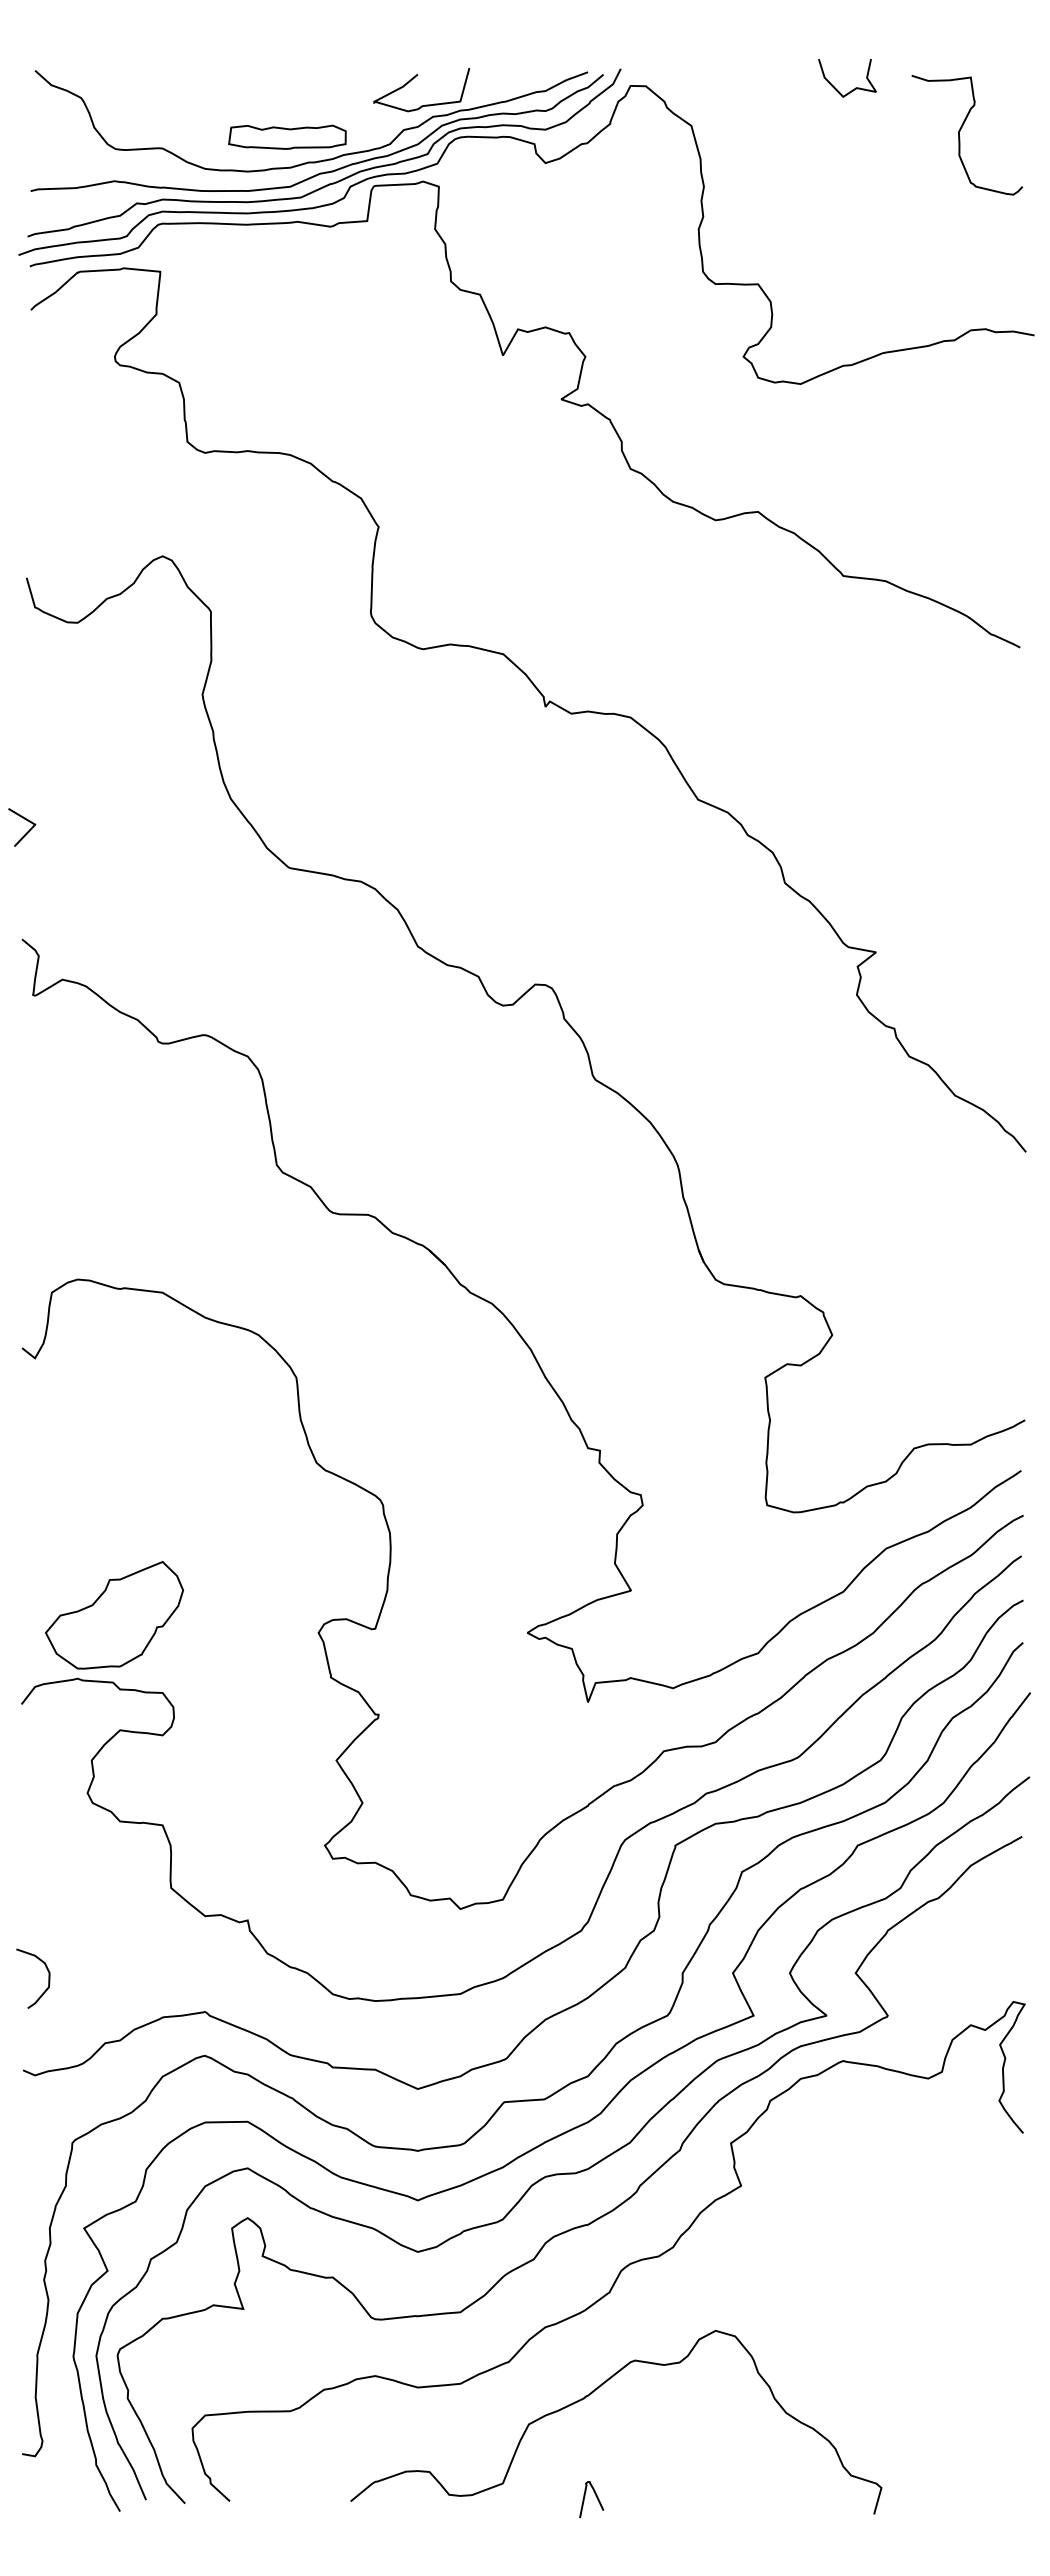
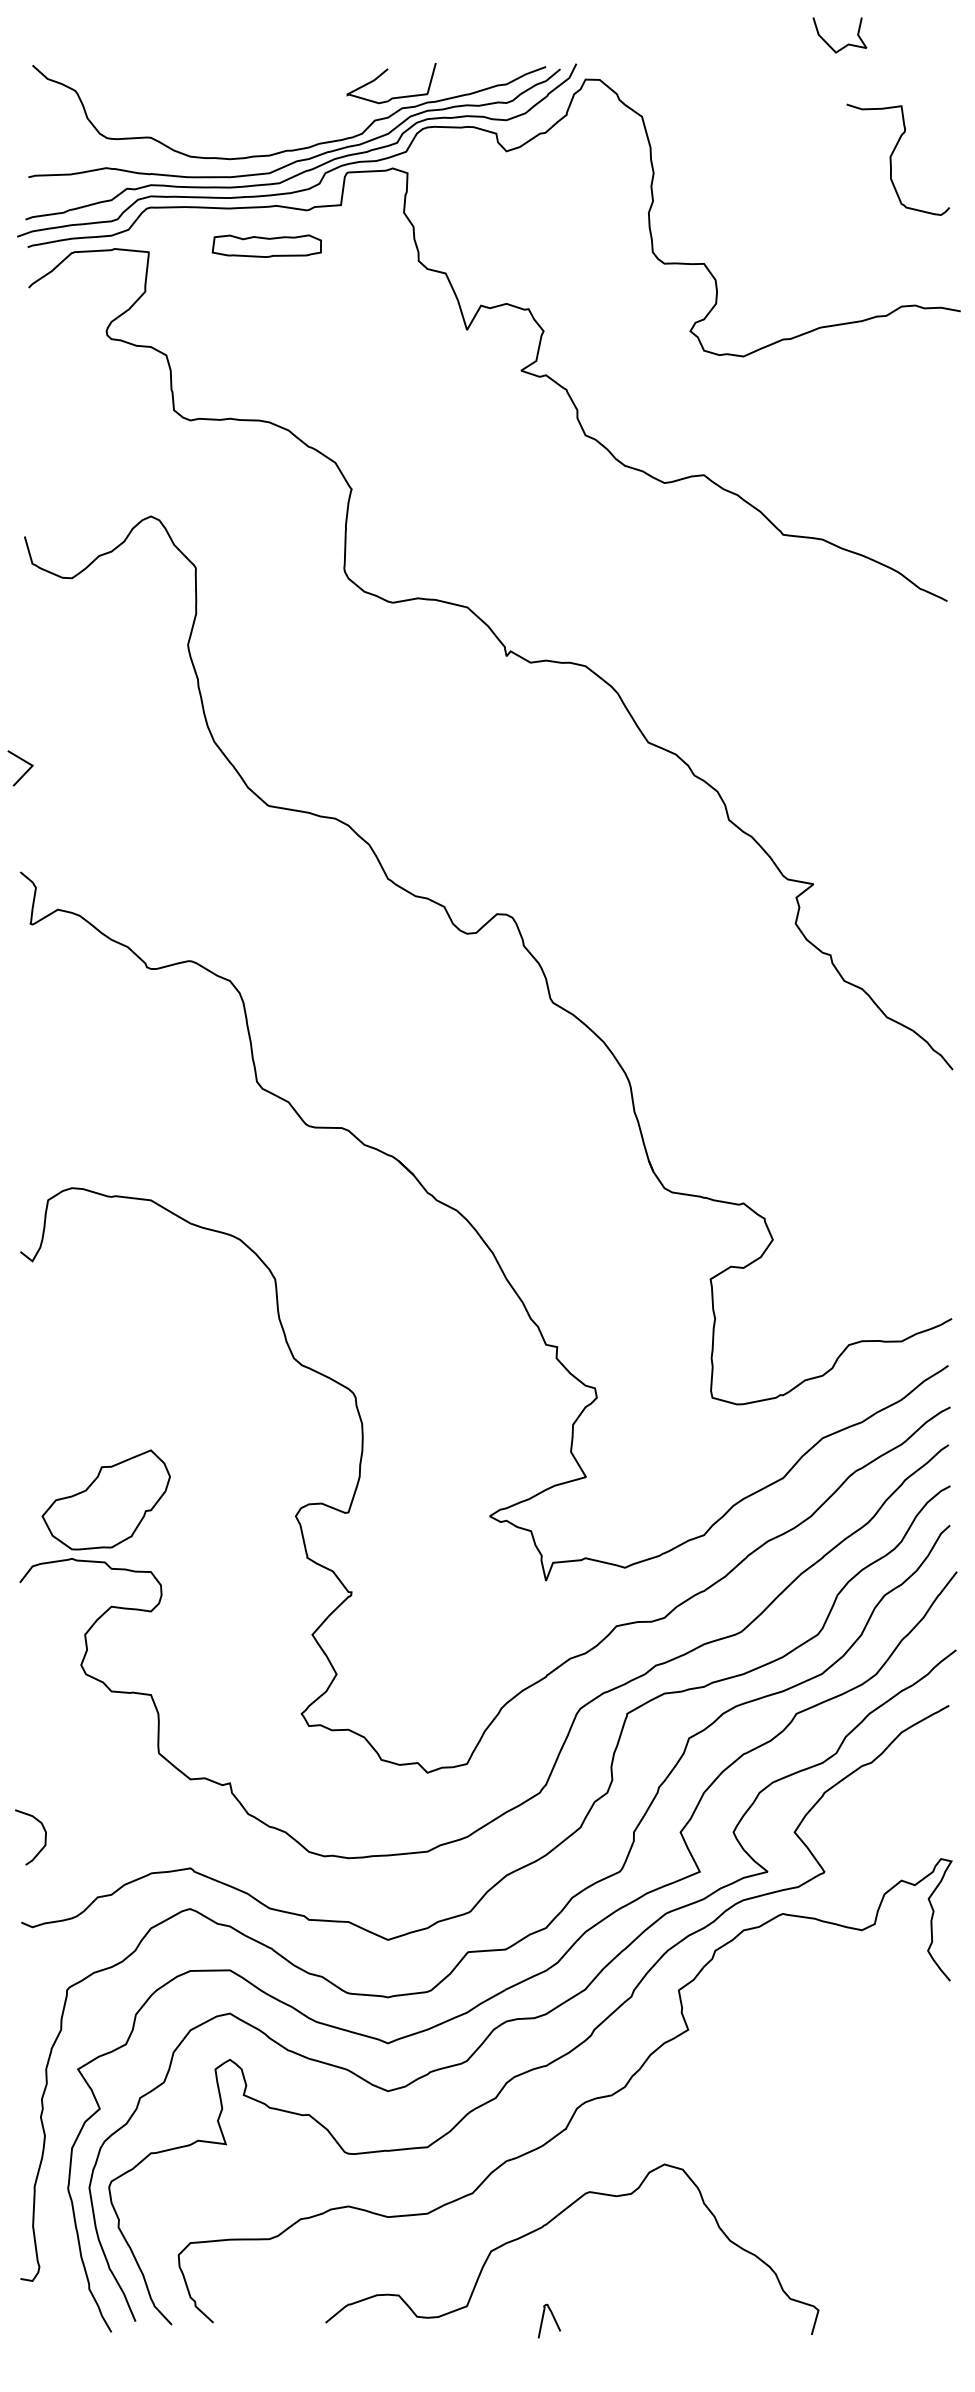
curve: (855, 87) -> (847, 43), moved
part: (287, 136) -> (266, 245), moved
curve: (960, 137) -> (891, 161), moved

